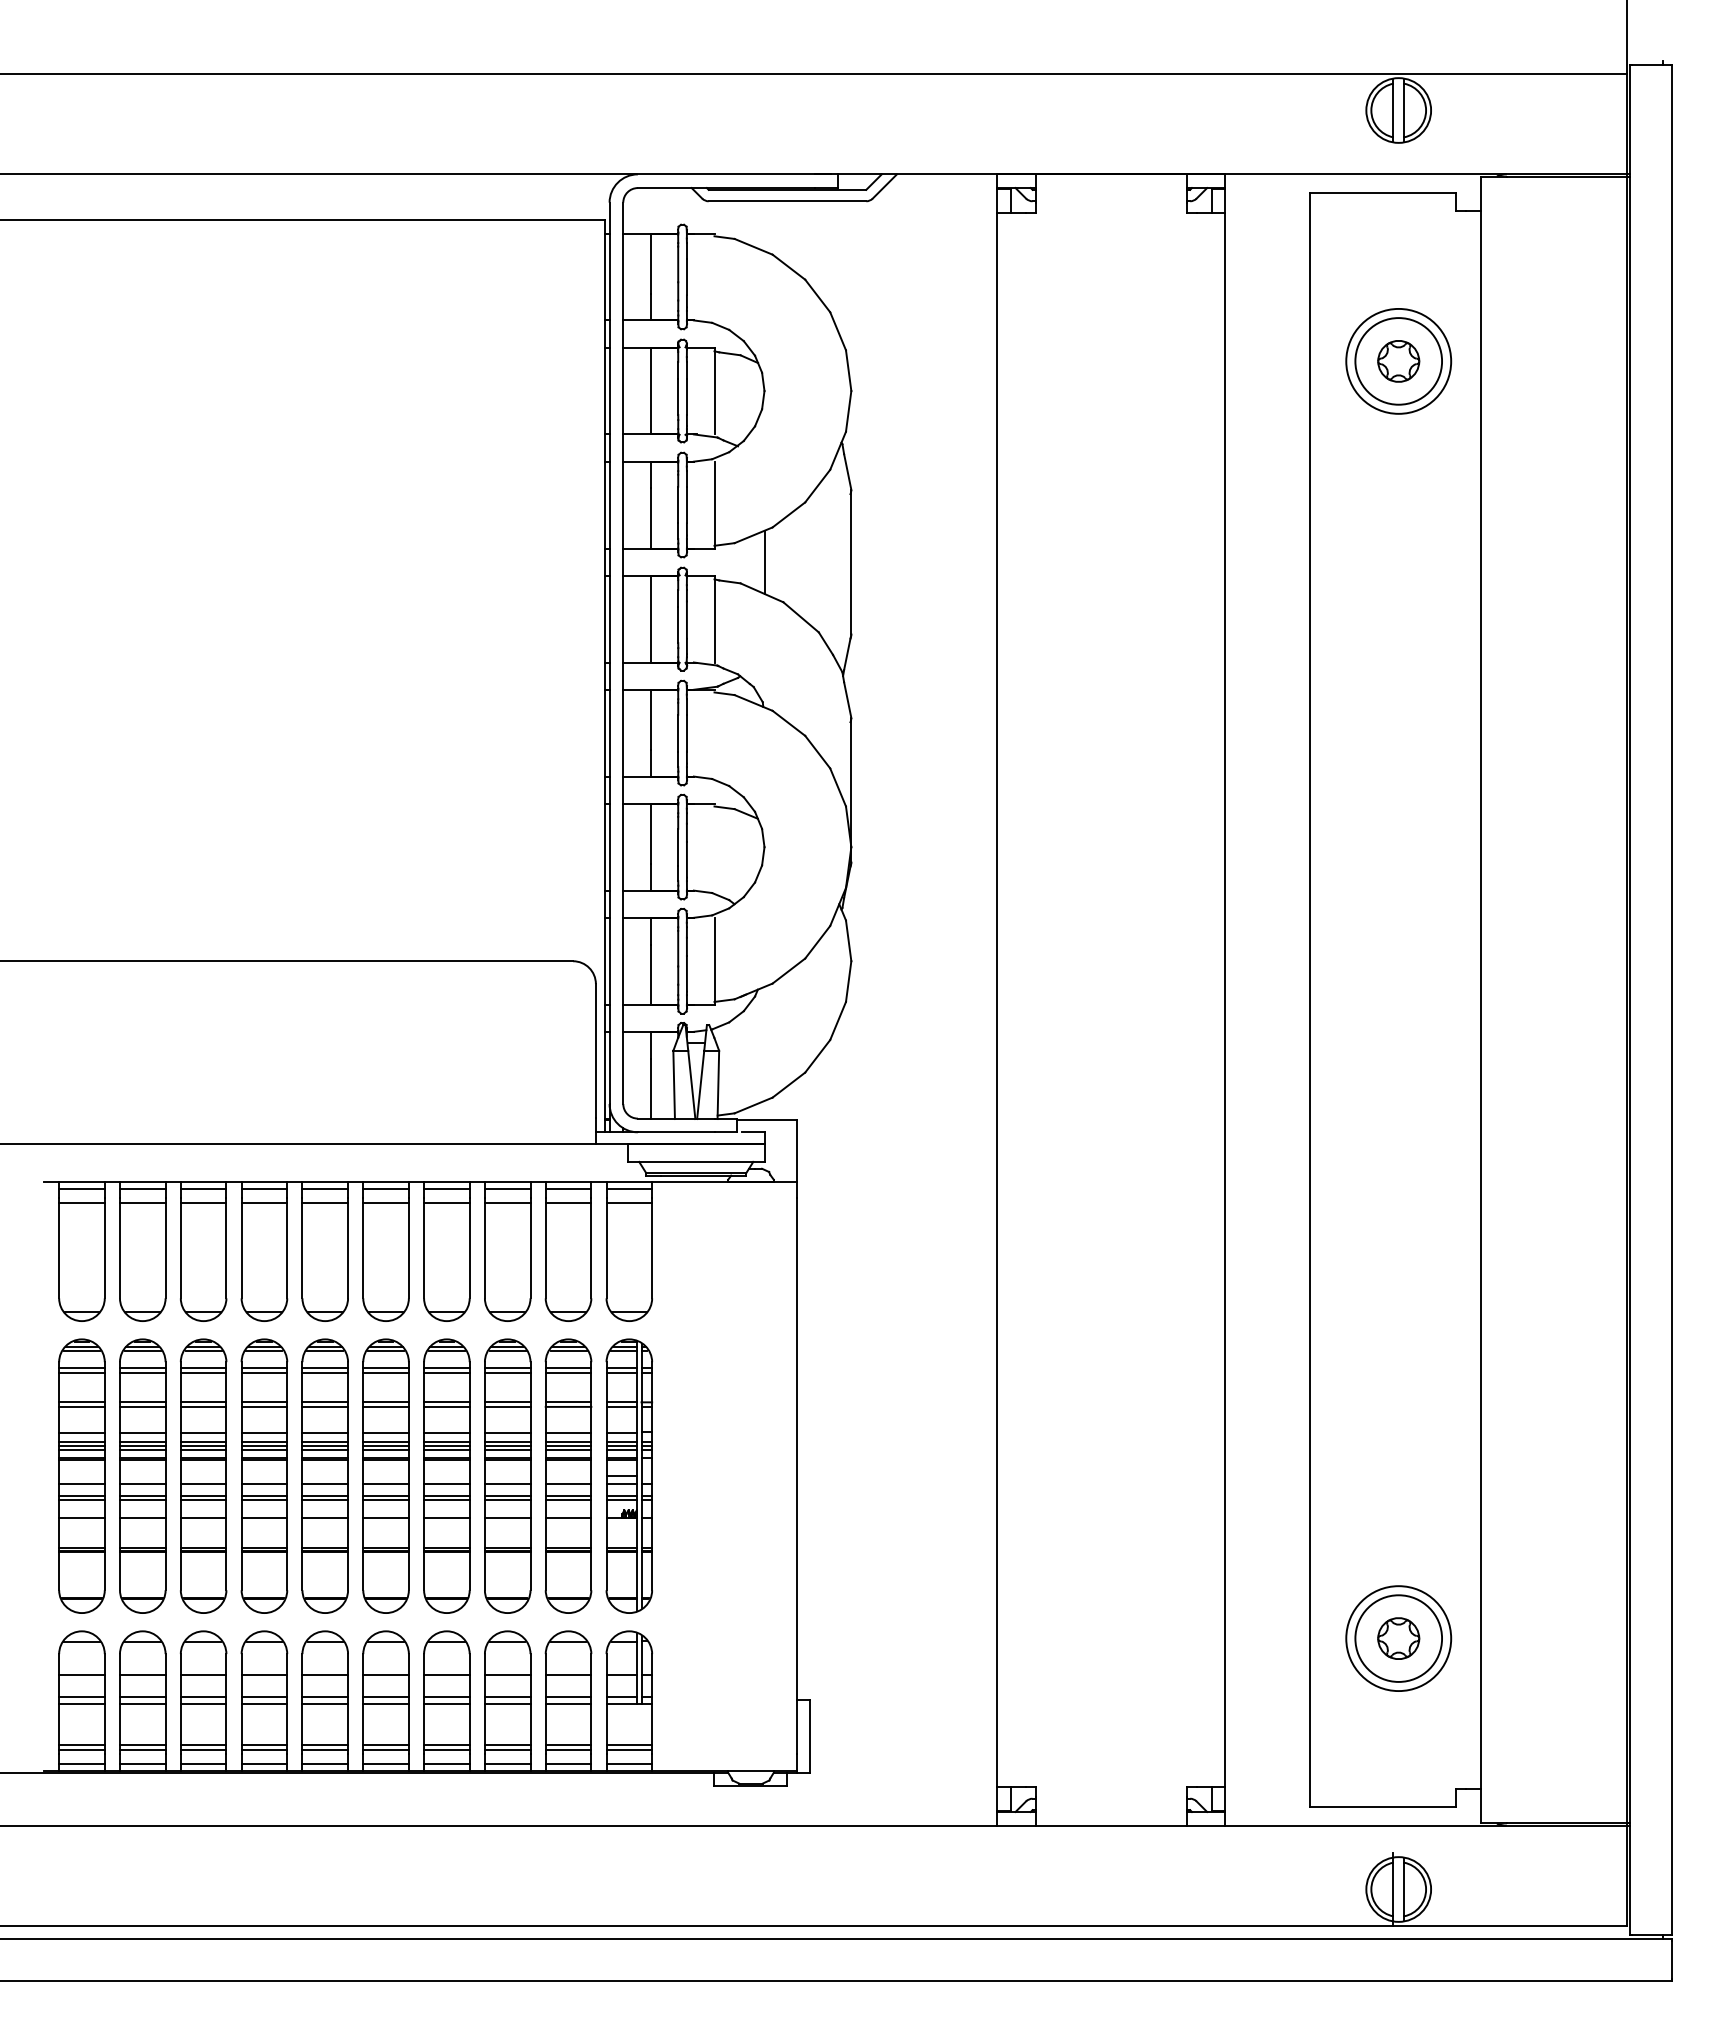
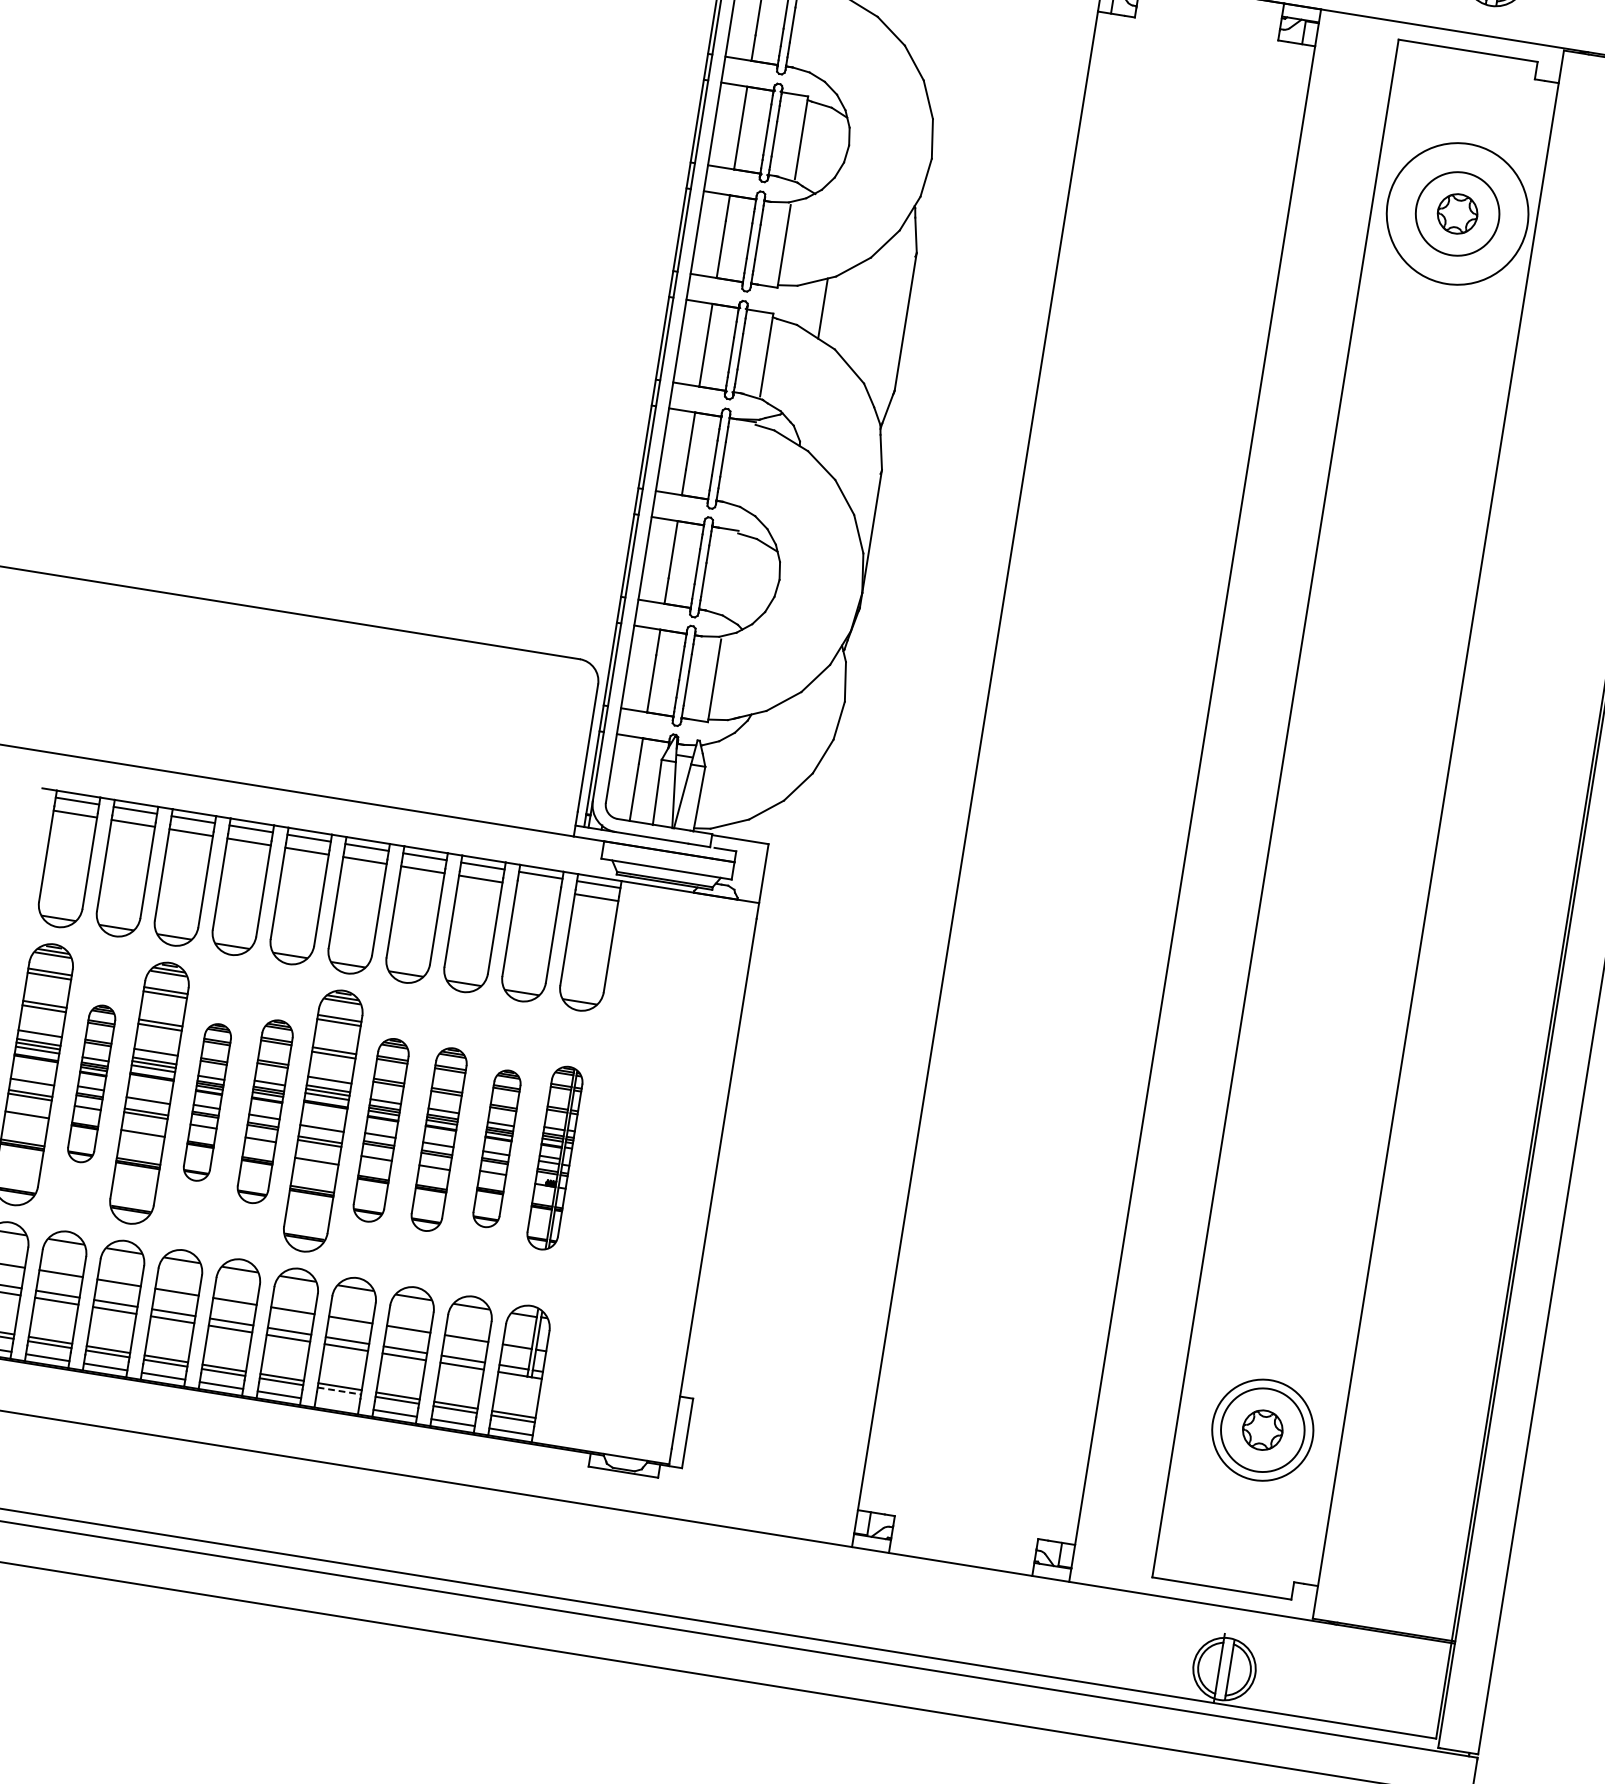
circle: (1398, 360) -> (1457, 213), size x1.4
line: (568, 1202) -> (538, 888), removed
part: (142, 1475) -> (91, 1083), size x0.6
part: (264, 1475) -> (207, 1101), size x0.6
part: (324, 1475) -> (264, 1111), size x0.7
part: (446, 1475) -> (380, 1129), size x0.7
part: (507, 1475) -> (438, 1138), size x0.7
part: (568, 1475) -> (497, 1148), size x0.6
part: (629, 1475) -> (555, 1157), size x0.7
line: (446, 1749) -> (339, 1390), solid -> dashed
line: (446, 1763) -> (336, 1403), removed

